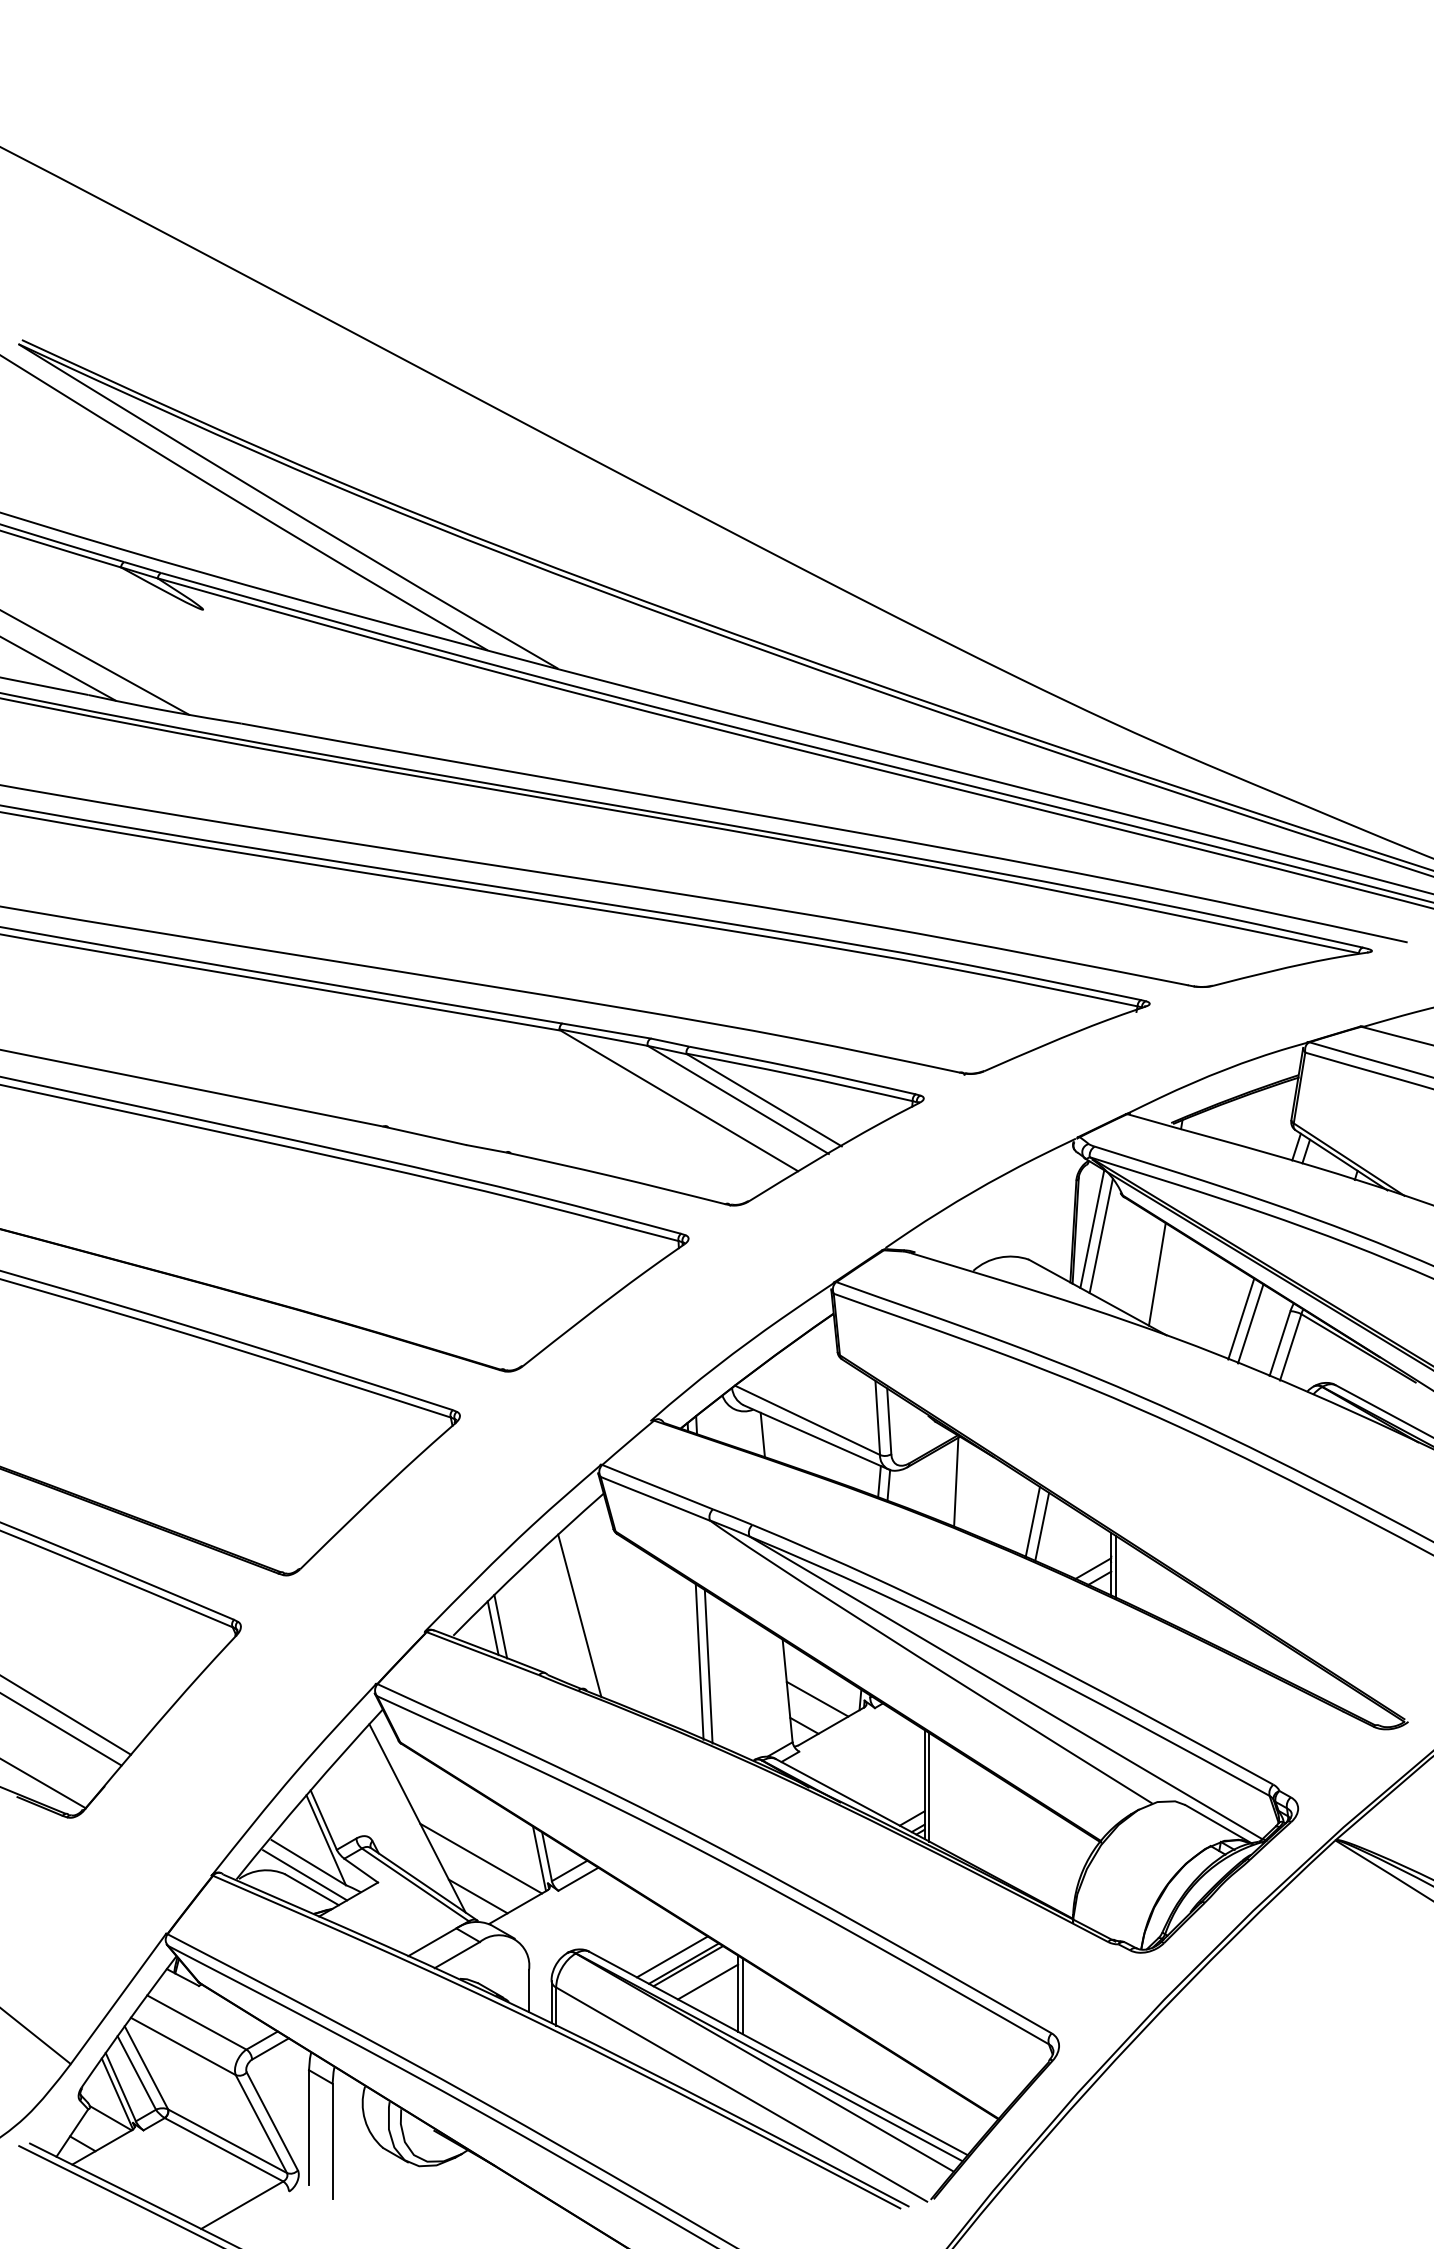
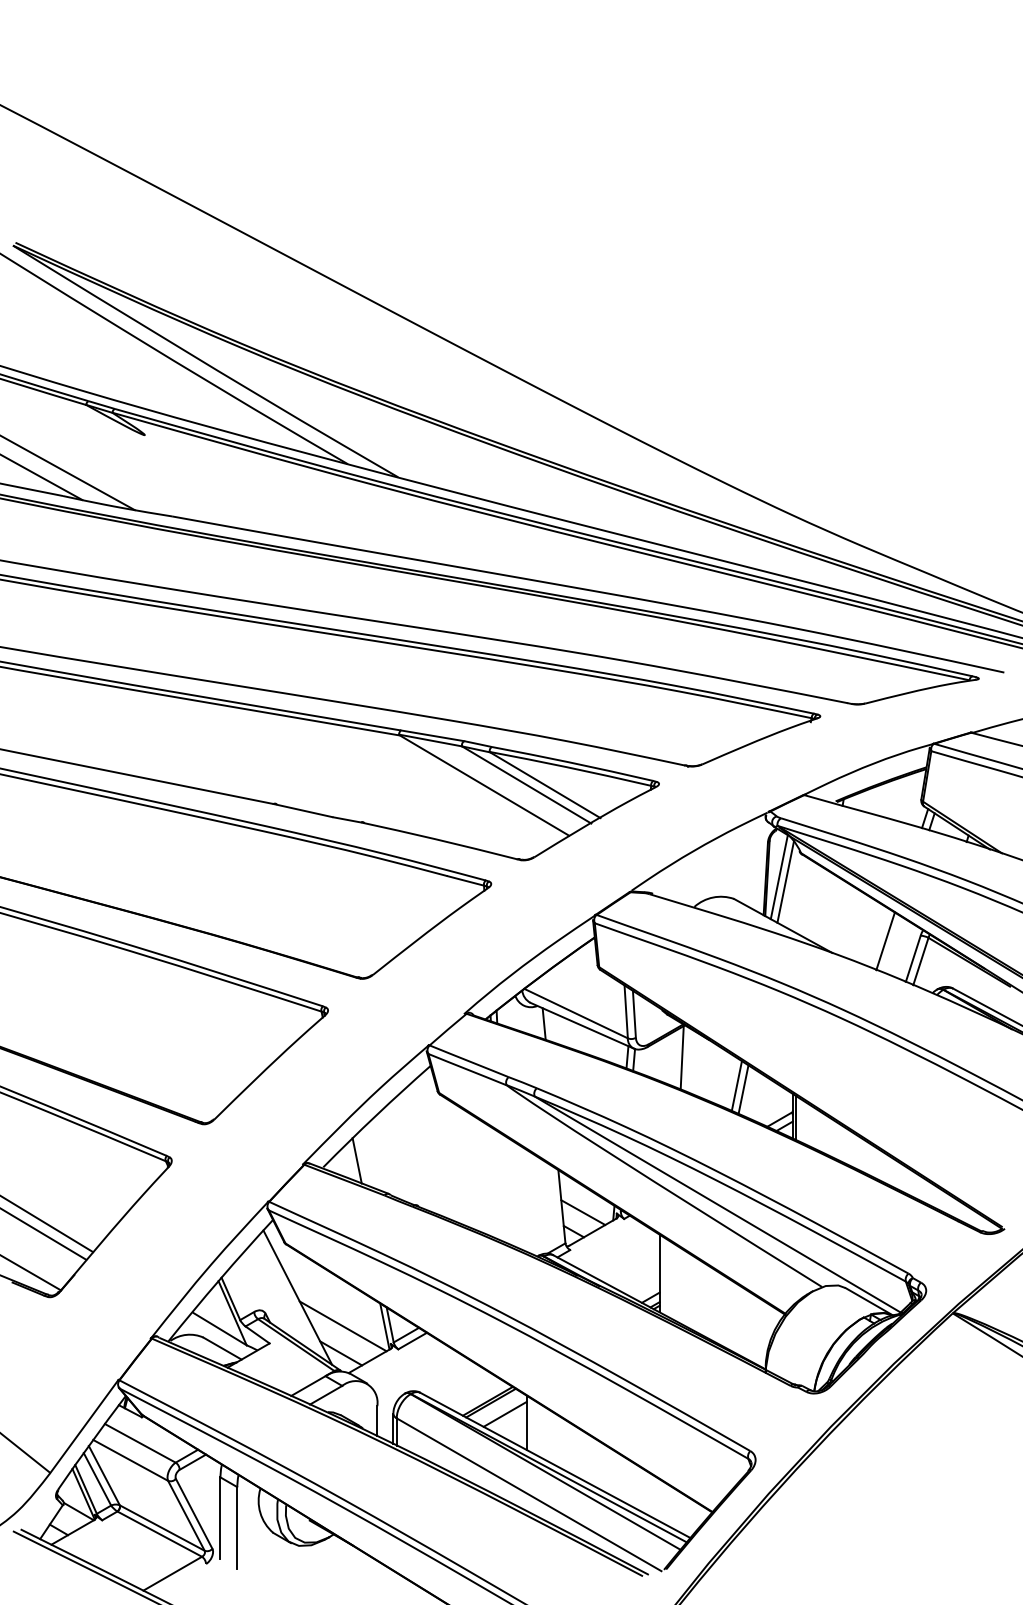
line: (1156, 1274) -> (825, 909), removed
line: (1250, 1323) -> (892, 944), removed
line: (579, 1615) -> (413, 1152), removed
line: (492, 1628) -> (351, 1162), removed
line: (699, 1661) -> (499, 1185), removed
line: (708, 1666) -> (505, 1189), removed
line: (929, 1787) -> (663, 1275), removed
line: (305, 1875) -> (217, 1338), removed
line: (672, 1956) -> (479, 1396), removed
line: (742, 1996) -> (529, 1424), removed

